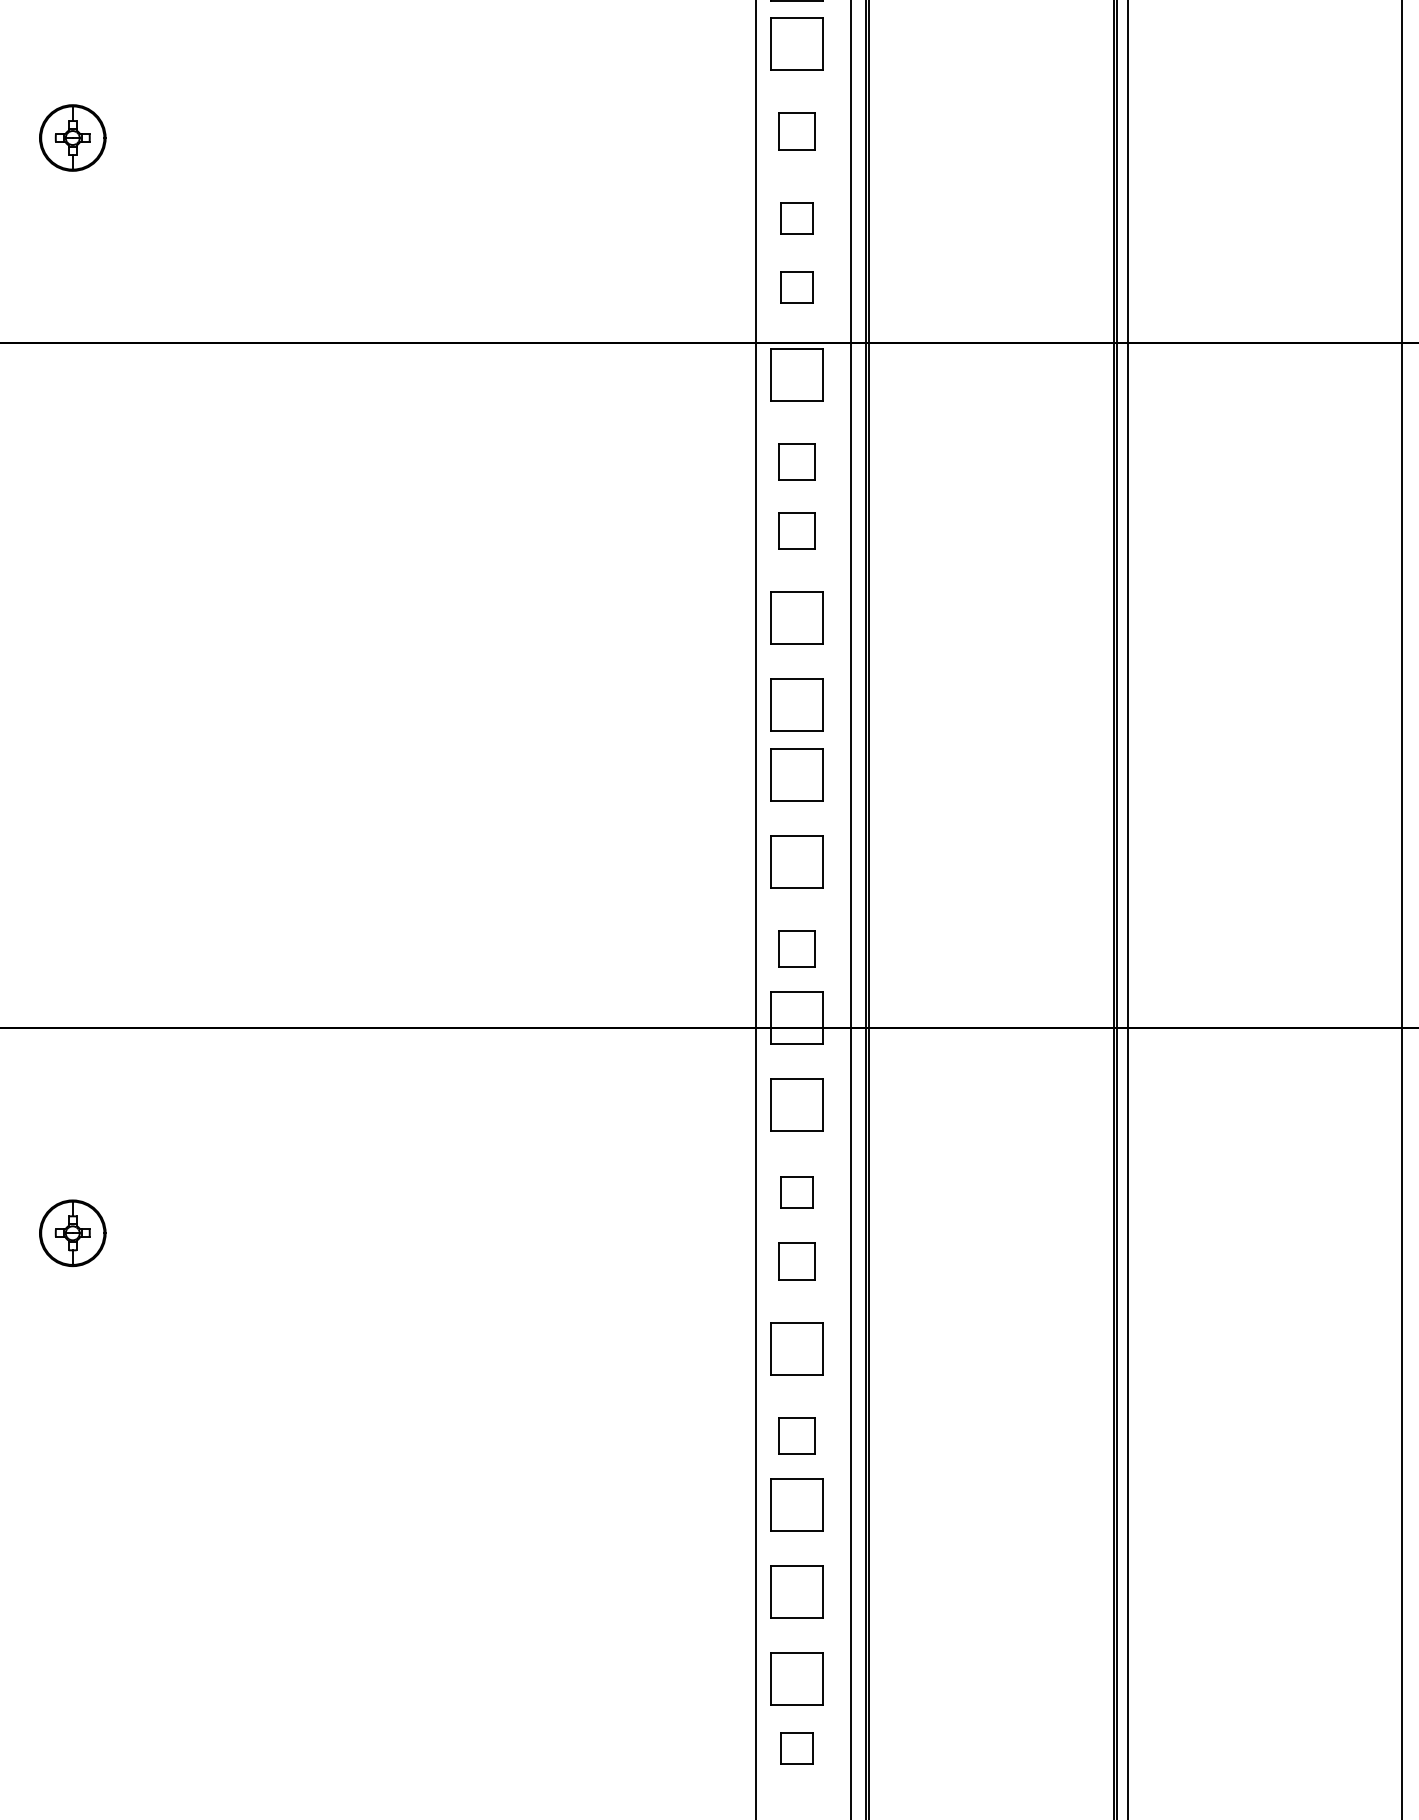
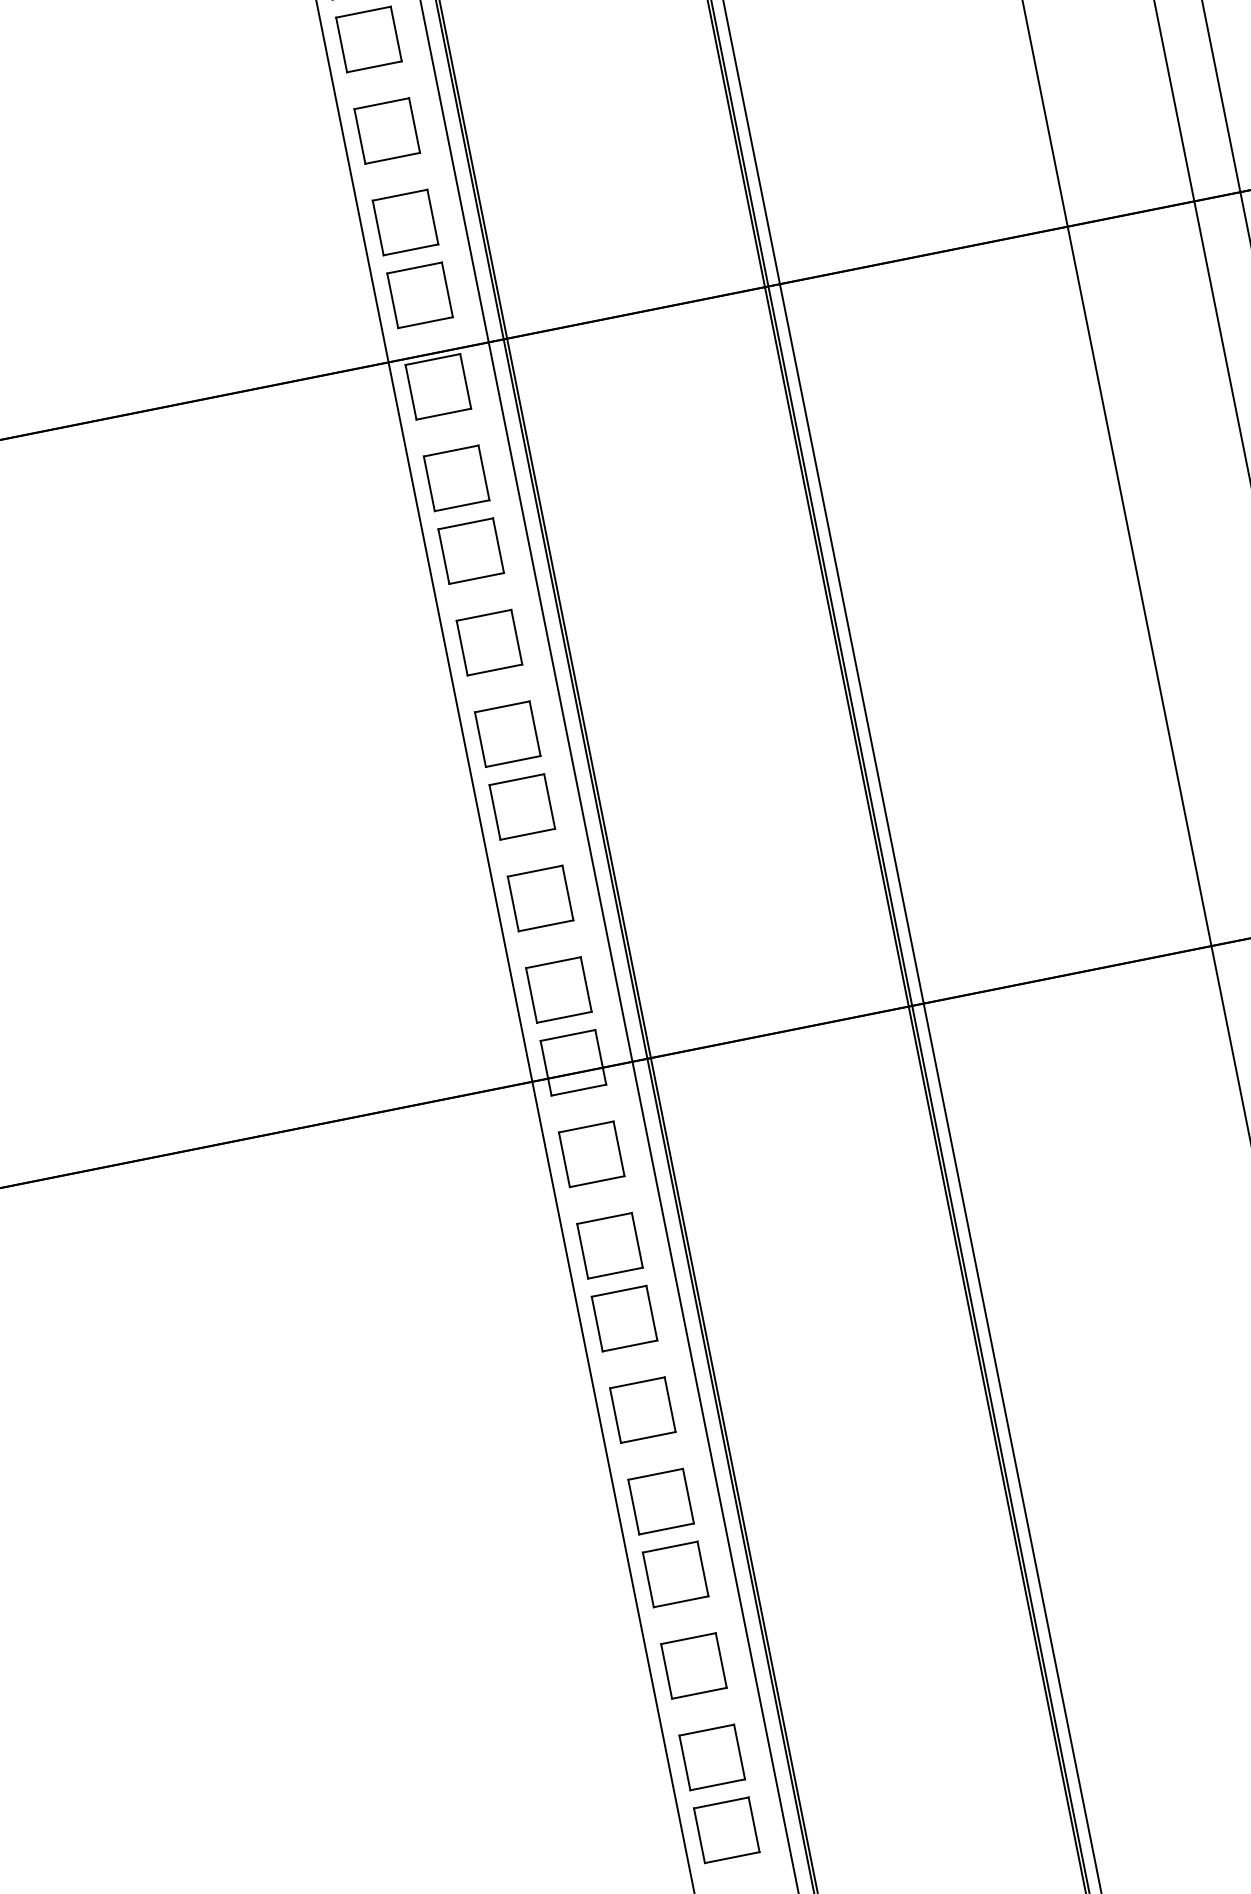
part: (796, 130) -> (386, 130), size x1.43
part: (796, 218) -> (404, 222), size x1.67
part: (796, 287) -> (419, 295), size x1.67
part: (796, 461) -> (455, 478), size x1.43
part: (796, 530) -> (470, 550), size x1.43
part: (796, 948) -> (558, 989), size x1.43
part: (796, 1191) -> (609, 1245), size x1.67
part: (796, 1261) -> (623, 1318), size x1.43
part: (796, 1435) -> (660, 1501), size x1.43
part: (796, 1747) -> (725, 1829), size x1.67

